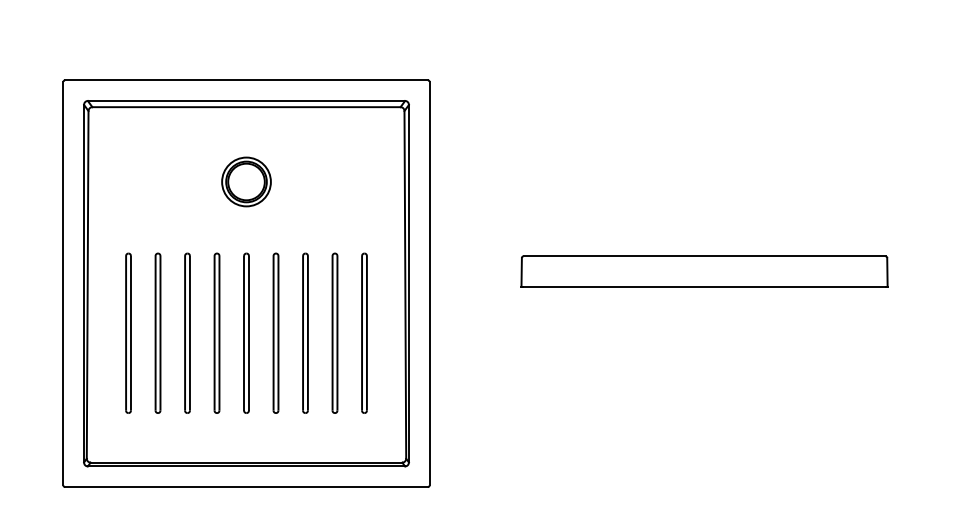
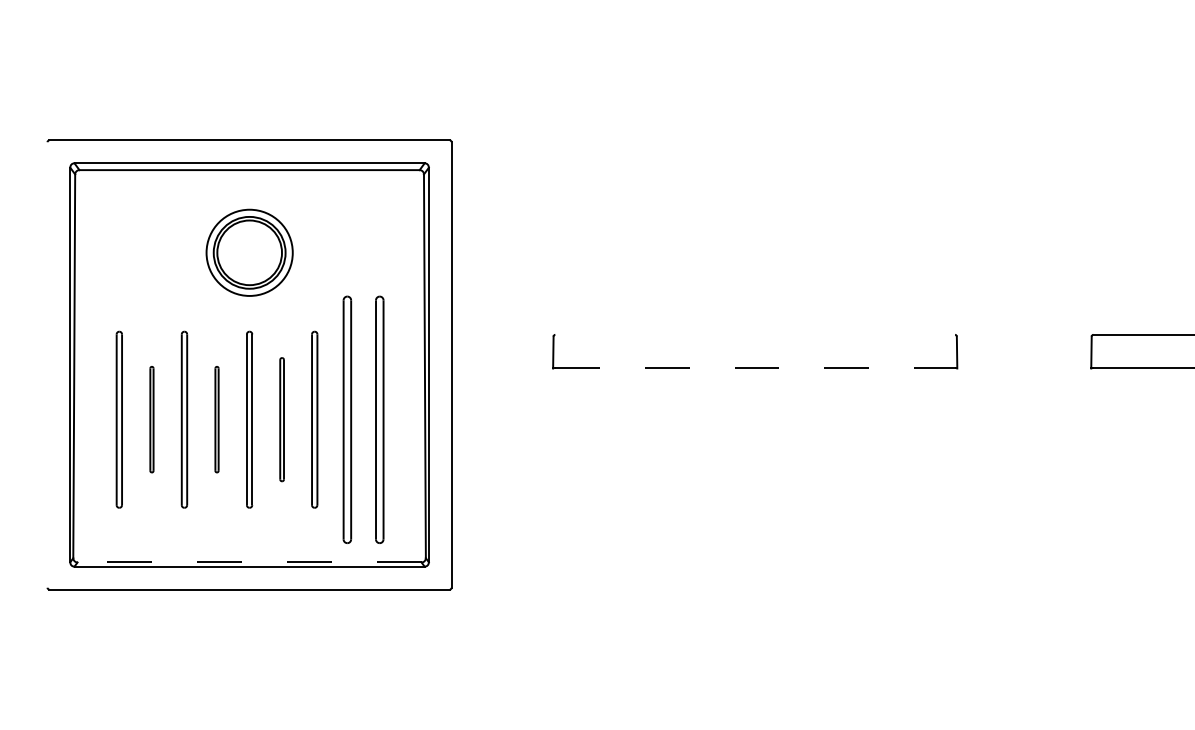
part: (246, 181) -> (249, 252), size x1.6
line: (704, 256) -> (755, 334), removed
line: (63, 283) -> (47, 364), removed
line: (704, 286) -> (755, 368), solid -> dashed
part: (157, 333) -> (151, 419), size x0.6
part: (216, 333) -> (216, 419), size x0.6
part: (275, 333) -> (281, 419), size x0.7
part: (334, 333) -> (346, 419), size x1.4
part: (364, 333) -> (379, 419), size x1.4
line: (245, 462) -> (248, 562), solid -> dashed

